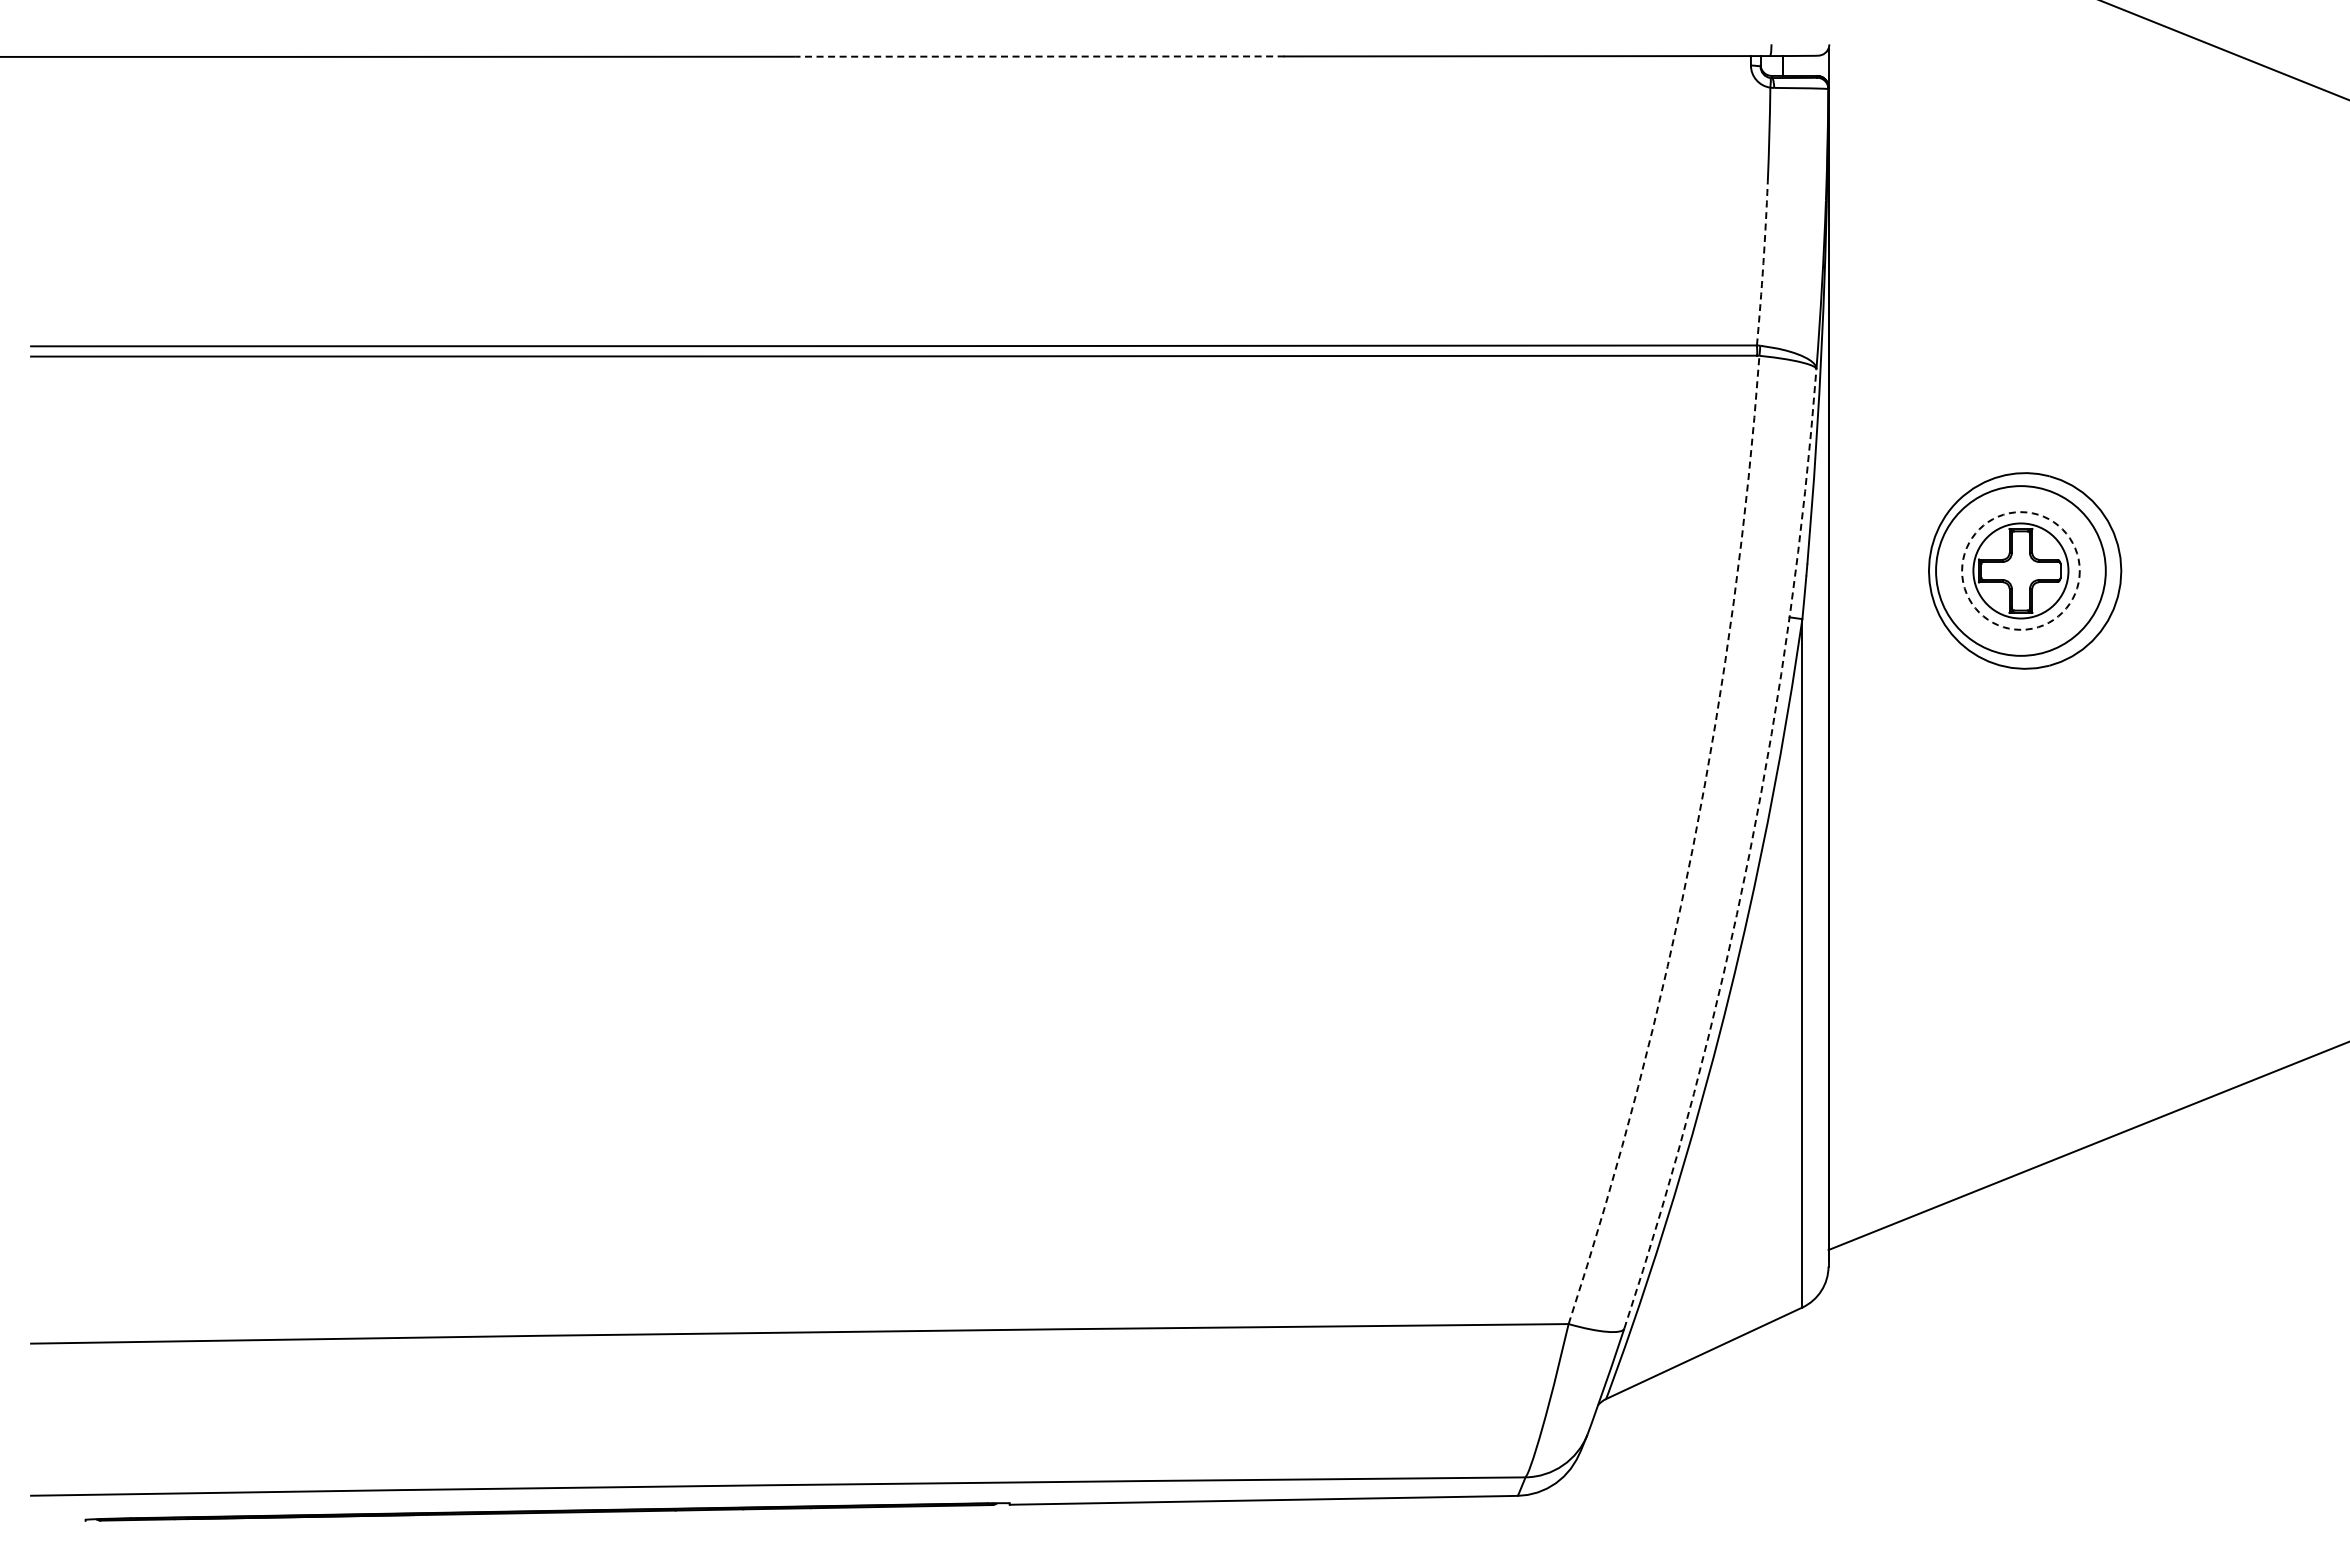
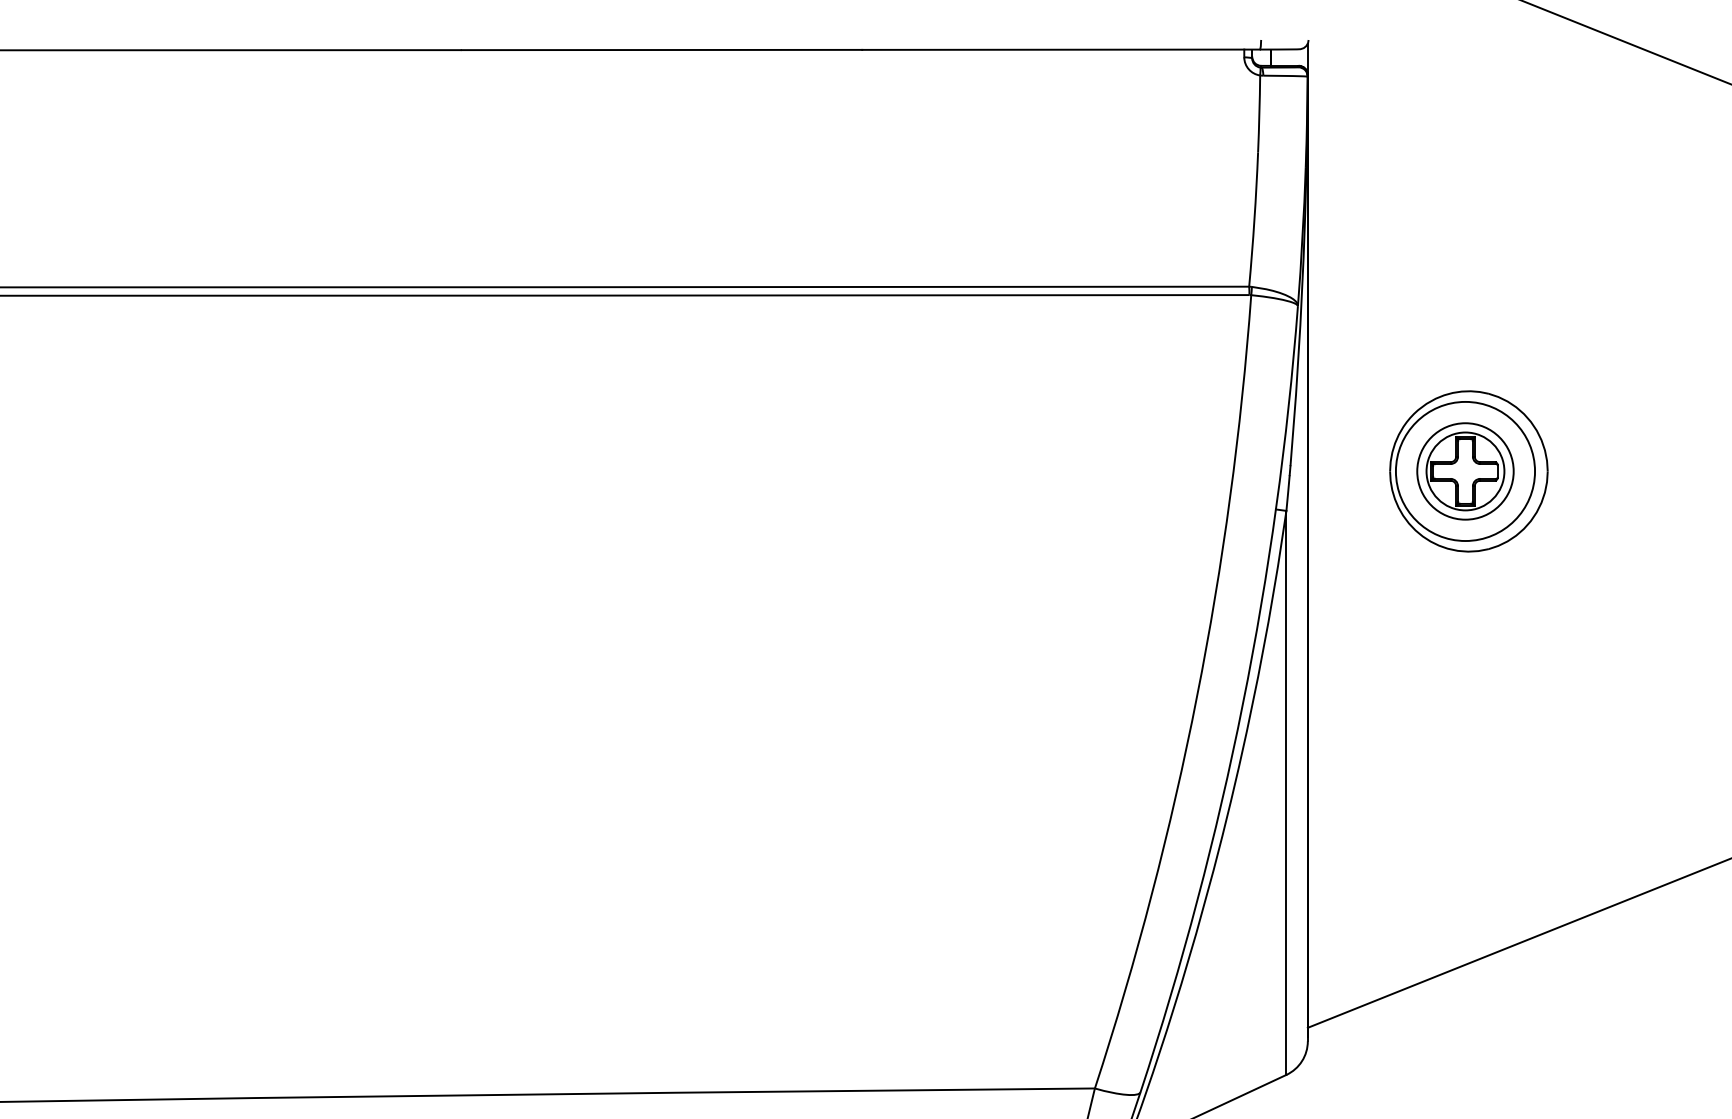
line: (1039, 56) -> (661, 49), dashed -> solid
arc: (1763, 263) -> (1254, 219), dashed -> solid
circle: (2020, 570) -> (1465, 471), dashed -> solid
arc: (1693, 845) -> (1197, 696), dashed -> solid
arc: (1749, 854) -> (1243, 703), dashed -> solid

